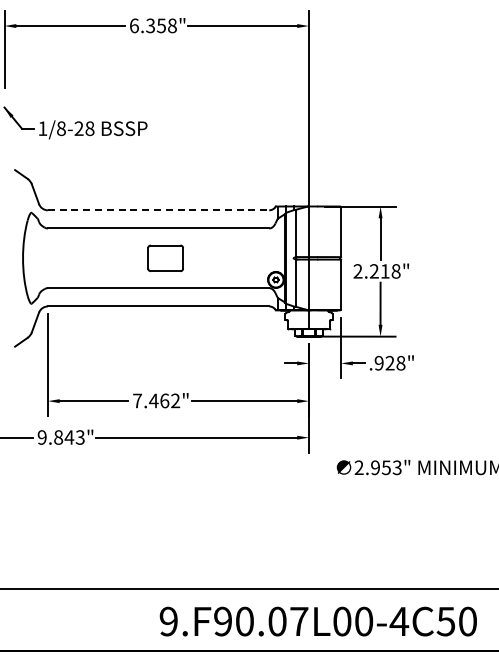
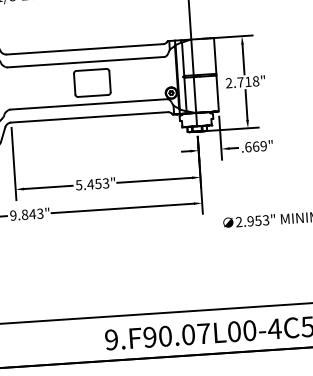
line: (158, 210) -> (85, 49), dashed -> solid
part: (165, 258) -> (92, 83), size x1.43
text: (374, 271) -> (240, 82), 2.218" -> 2.718"
text: (389, 362) -> (255, 146), .928" -> .669"
text: (156, 400) -> (92, 184), 7.462" -> 5.453"

